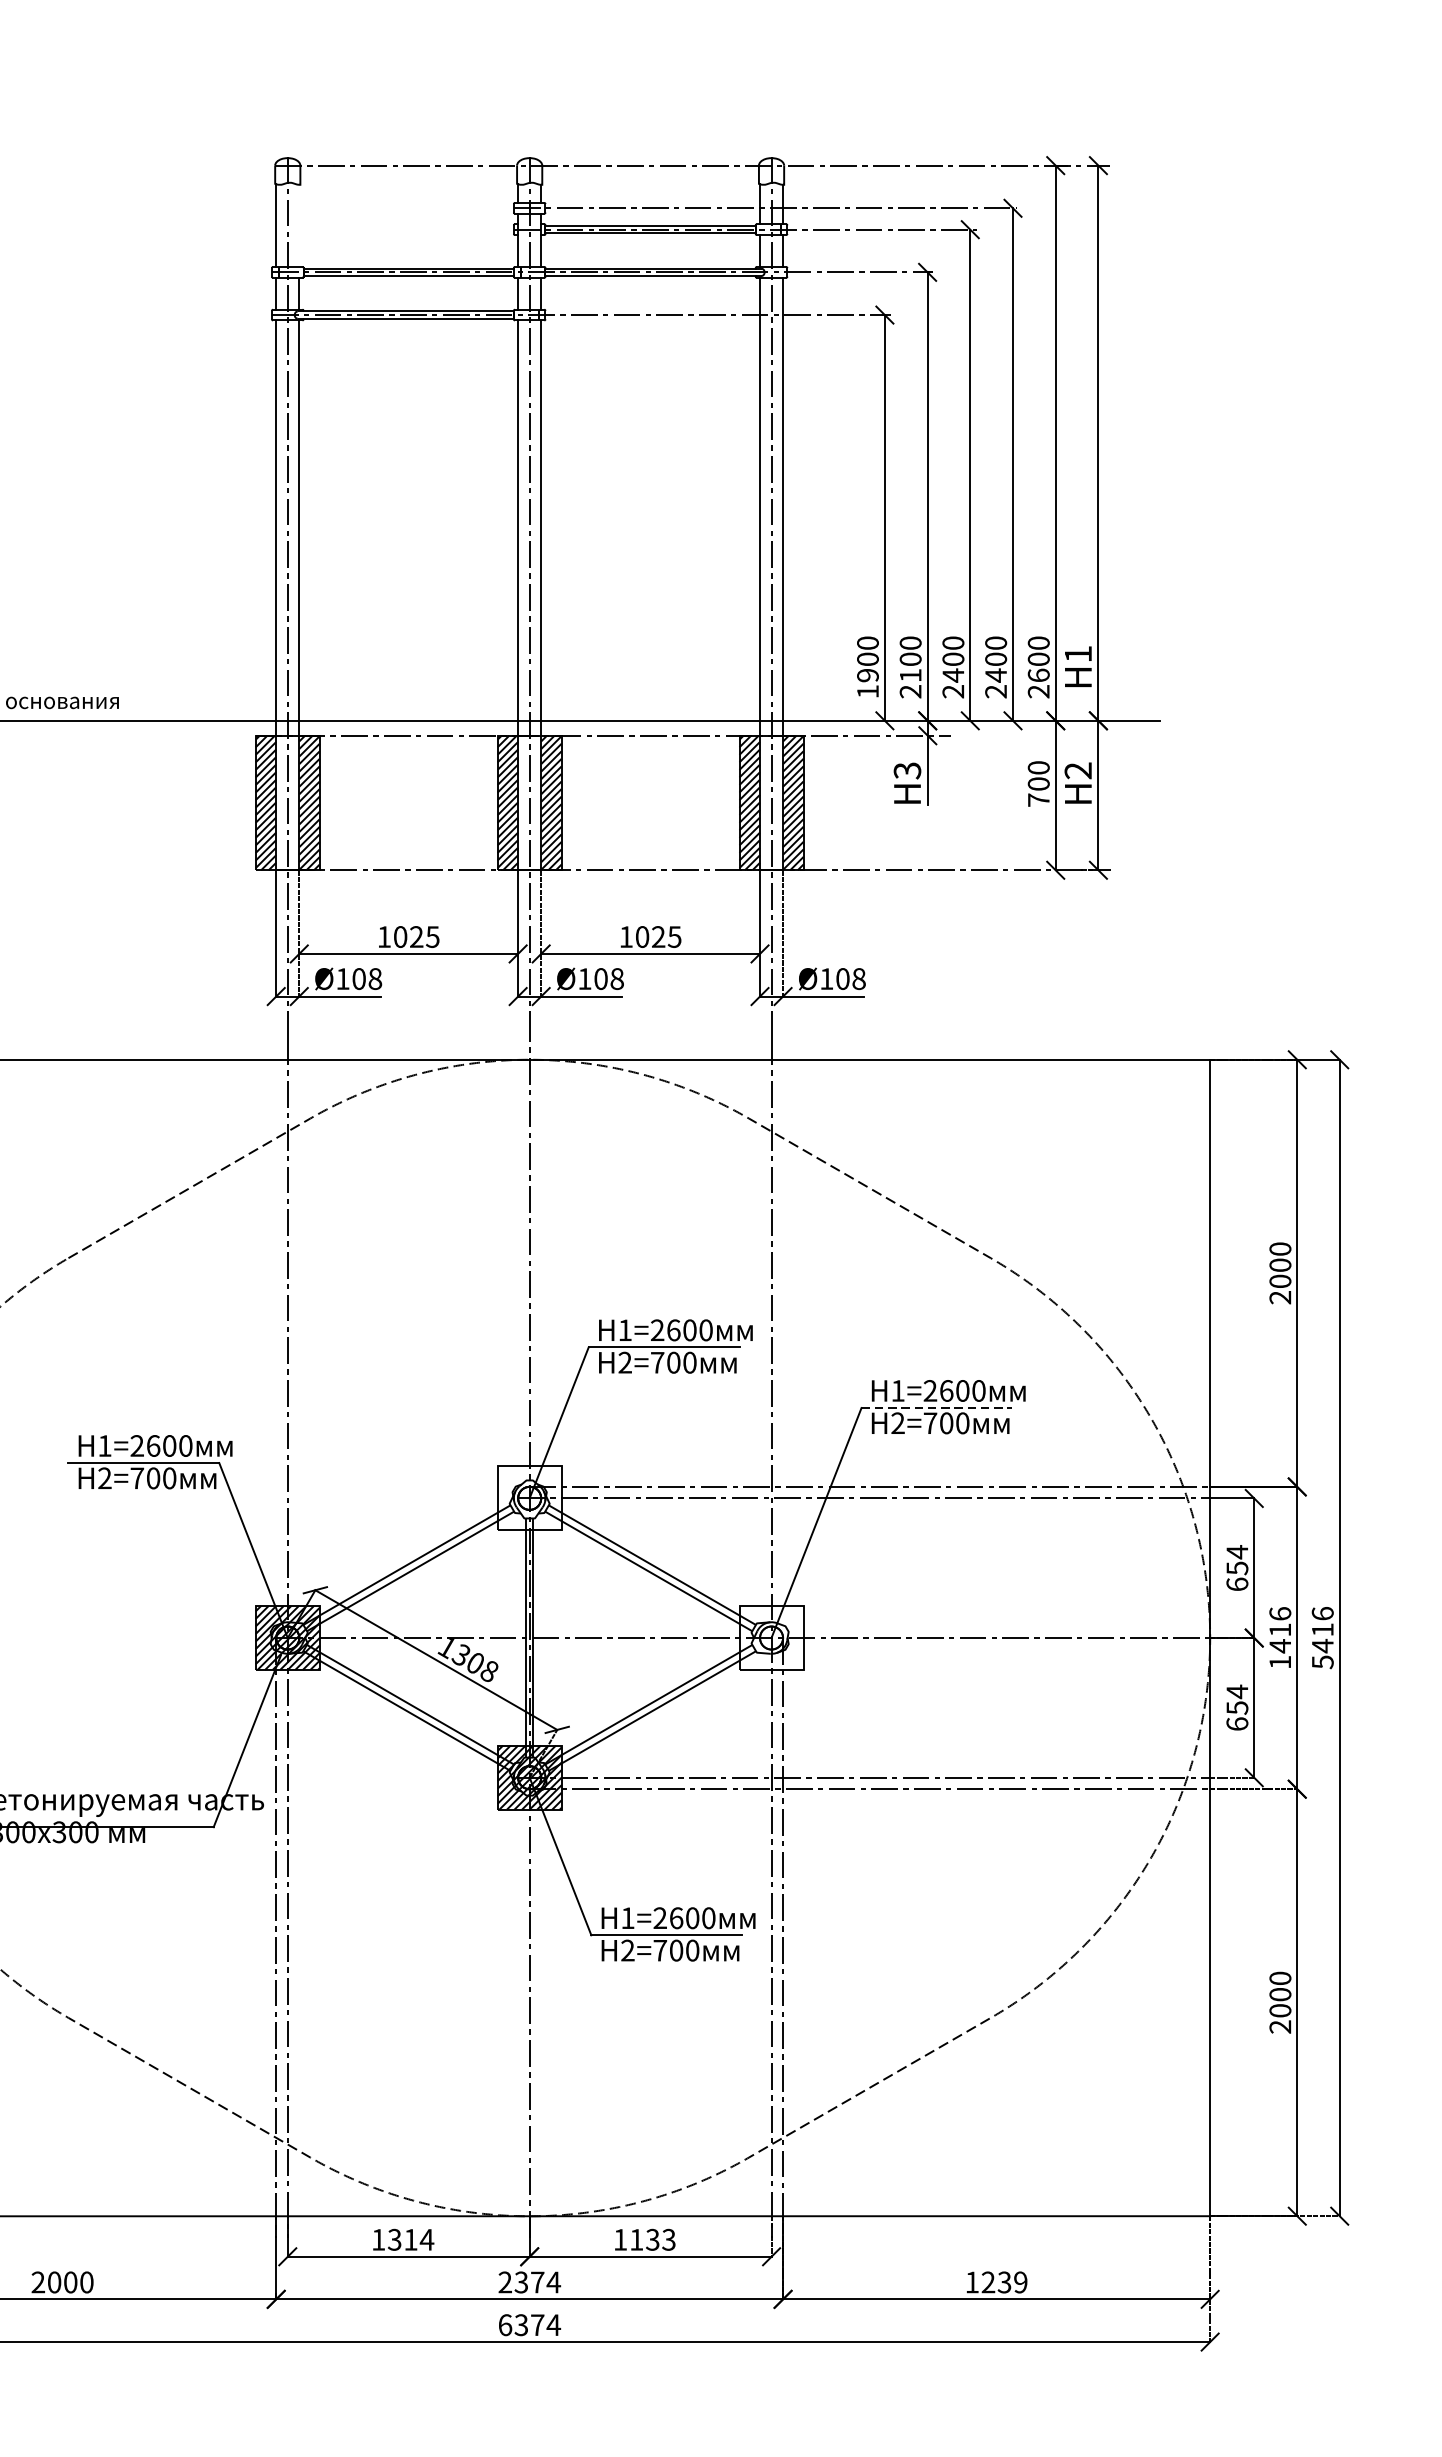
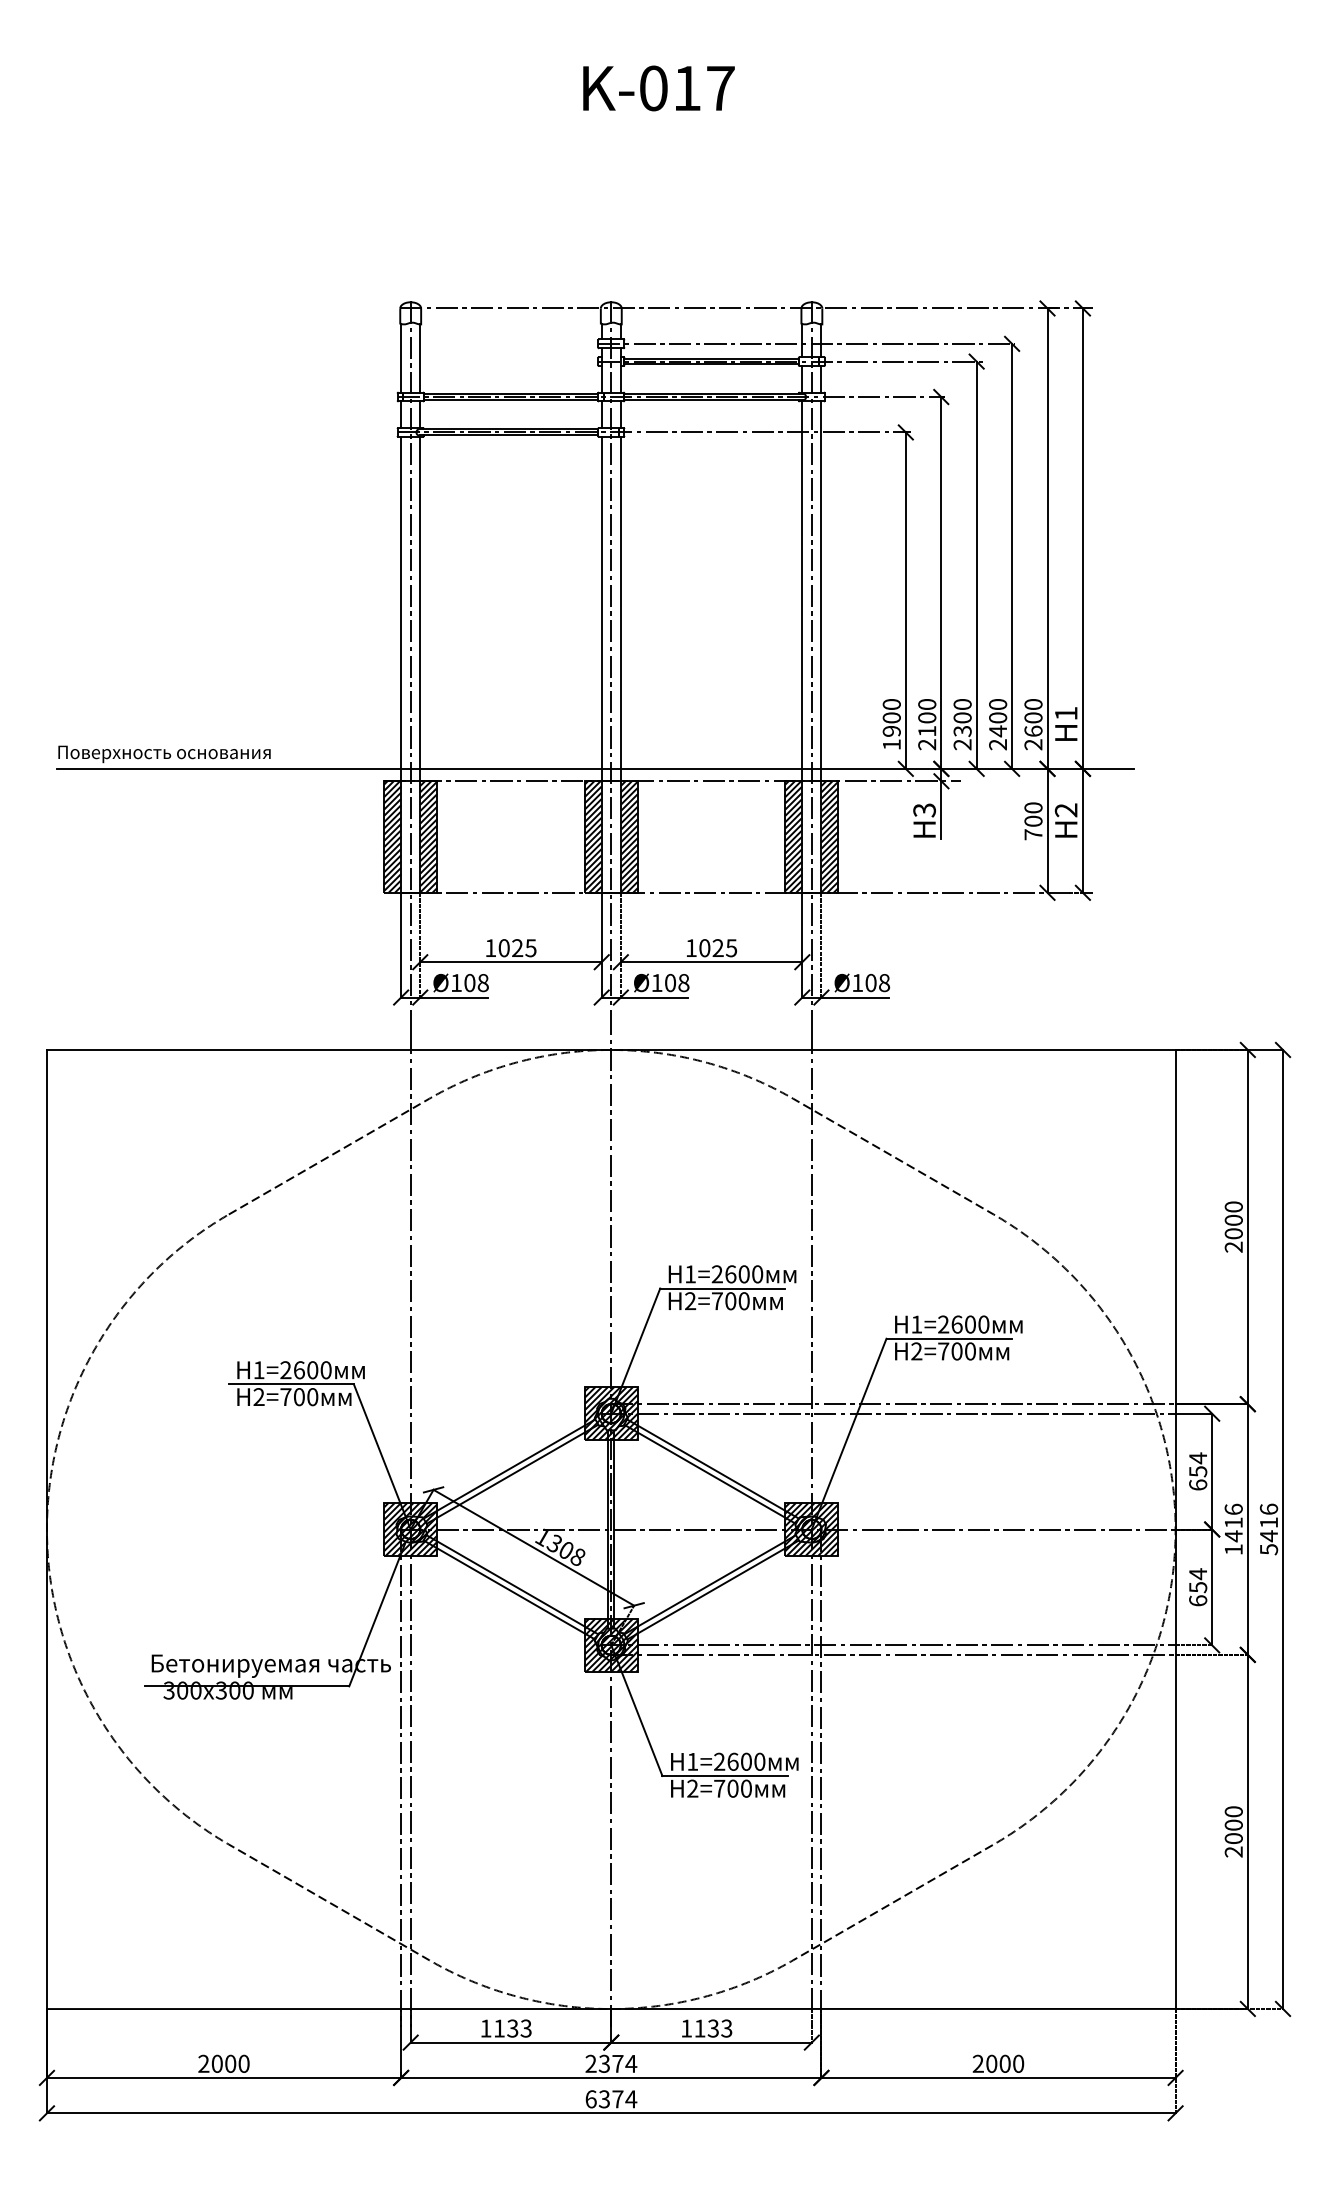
line: (299, 225) -> (420, 358), added
text: (953, 675) -> (962, 731), 2400 -> 2300
line: (937, 1407) -> (949, 1338), dashed -> solid
hatch: (528, 1498) -> (610, 1413), added
hatch: (771, 1638) -> (811, 1529), added
text: (410, 2239) -> (512, 2028), 1314 -> 1133
text: (996, 2281) -> (998, 2063), 1239 -> 2000

